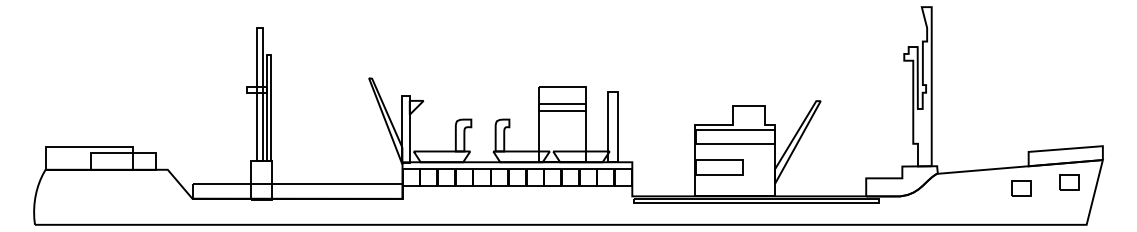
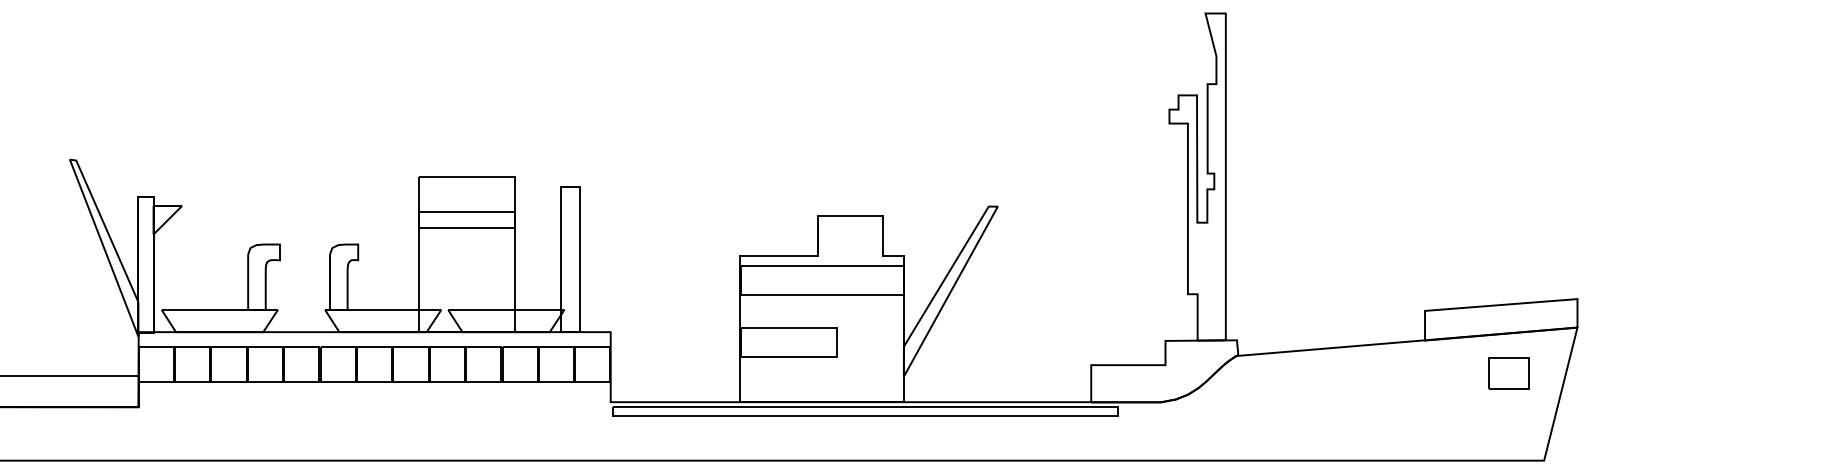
part: (1021, 188) -> (1410, 386), removed

